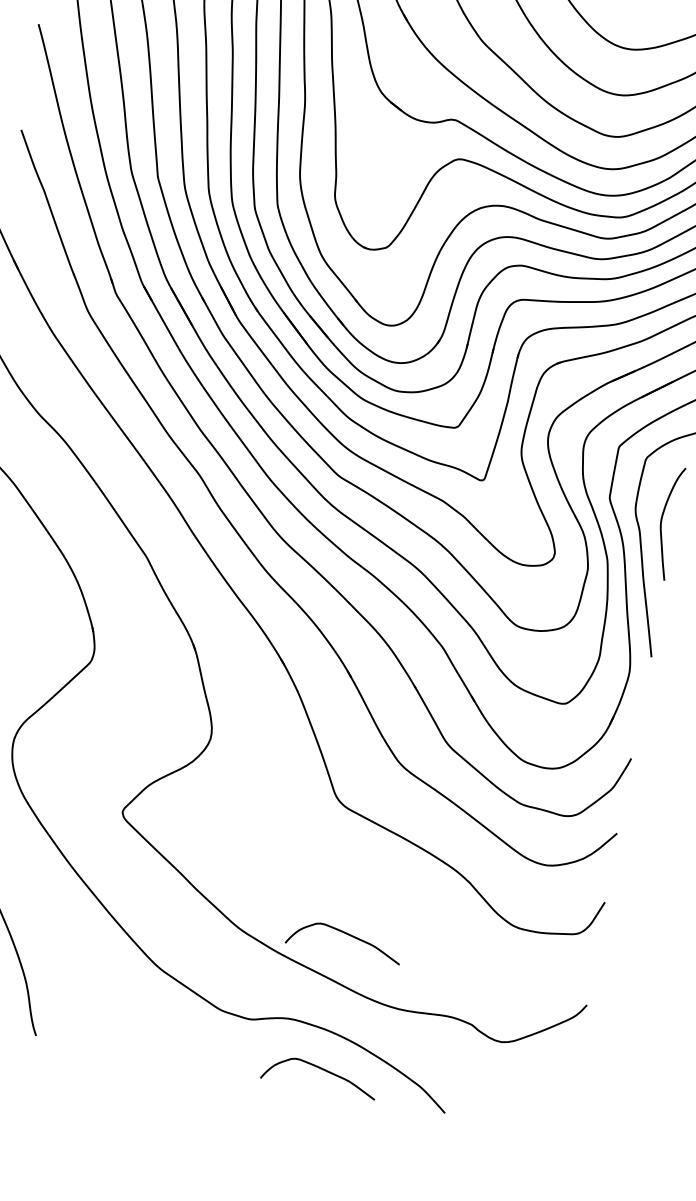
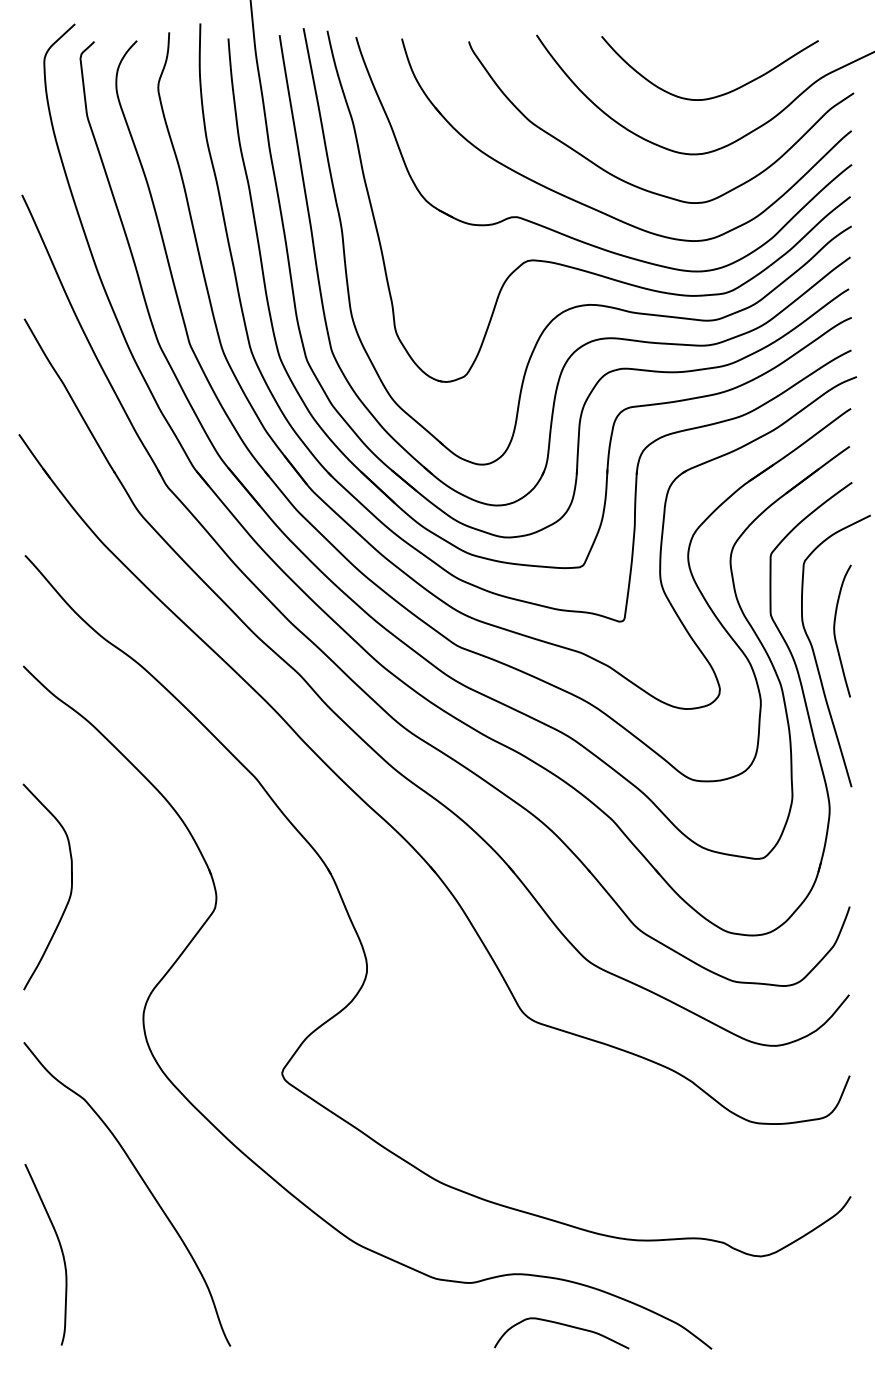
curve: (346, 934) -> (562, 1166), removed

